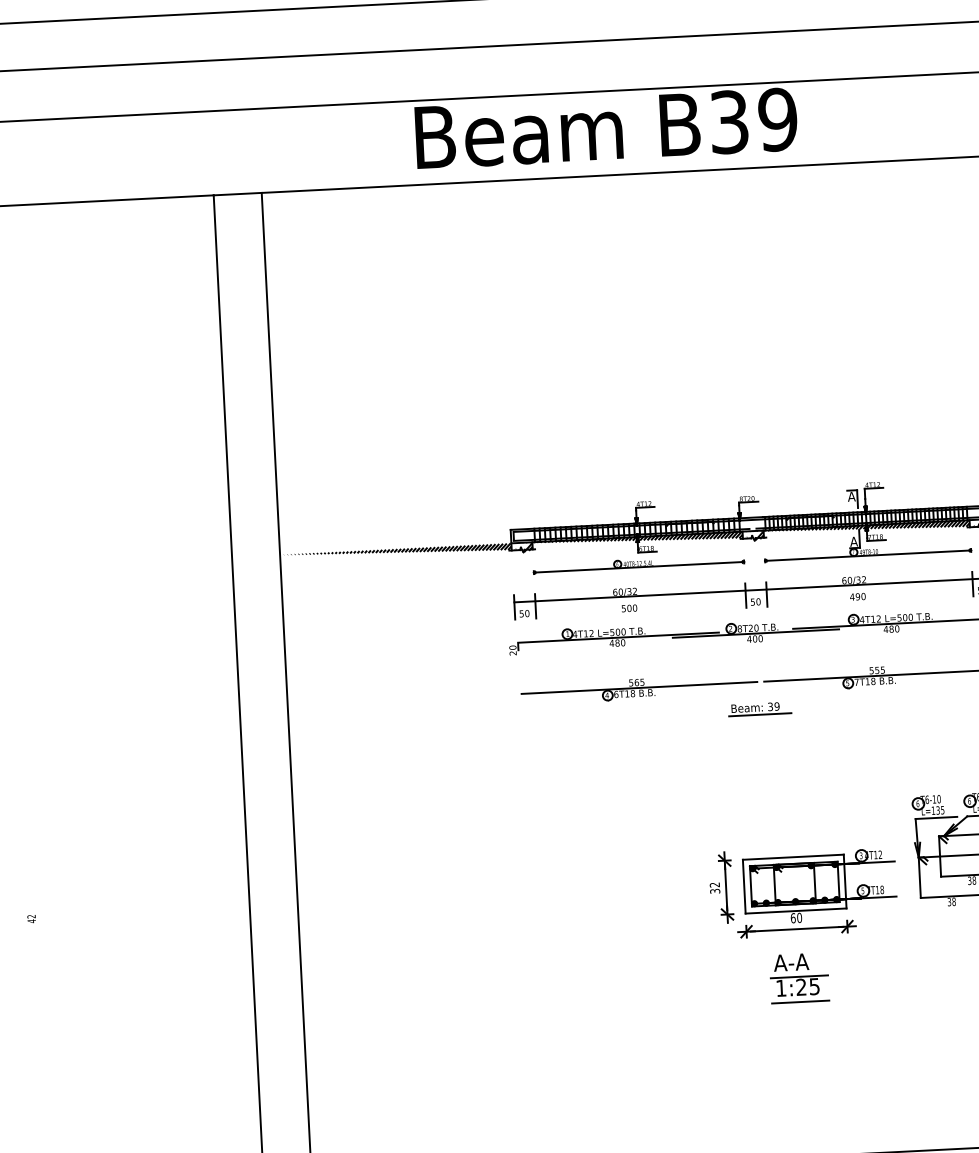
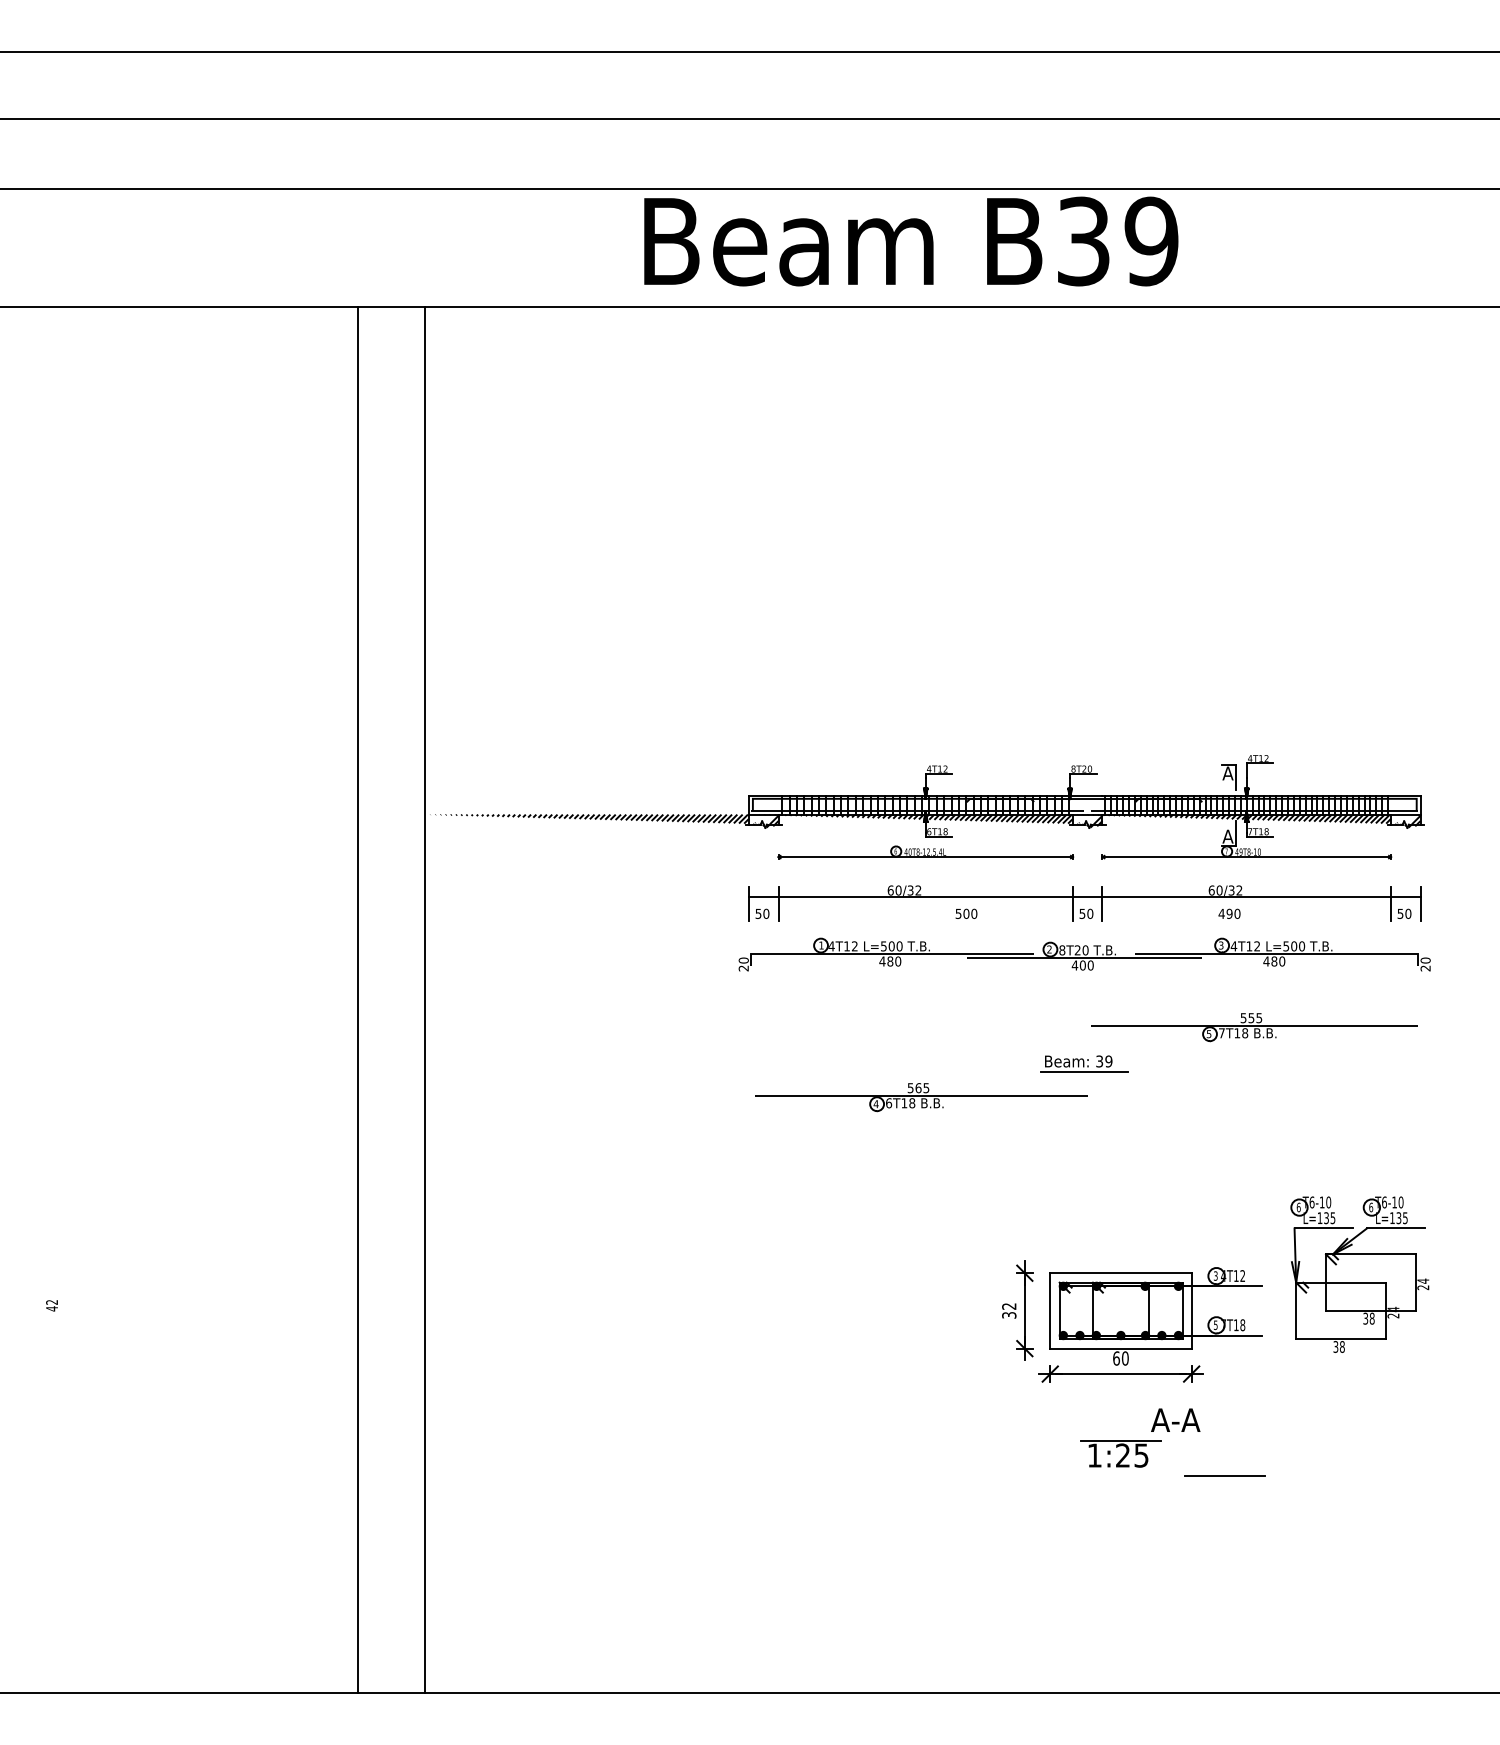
text: (629, 608) -> (966, 913), moved
part: (639, 689) -> (921, 1097), moved
text: (791, 961) -> (1175, 1419), moved
line: (800, 1001) -> (1224, 1475), moved

